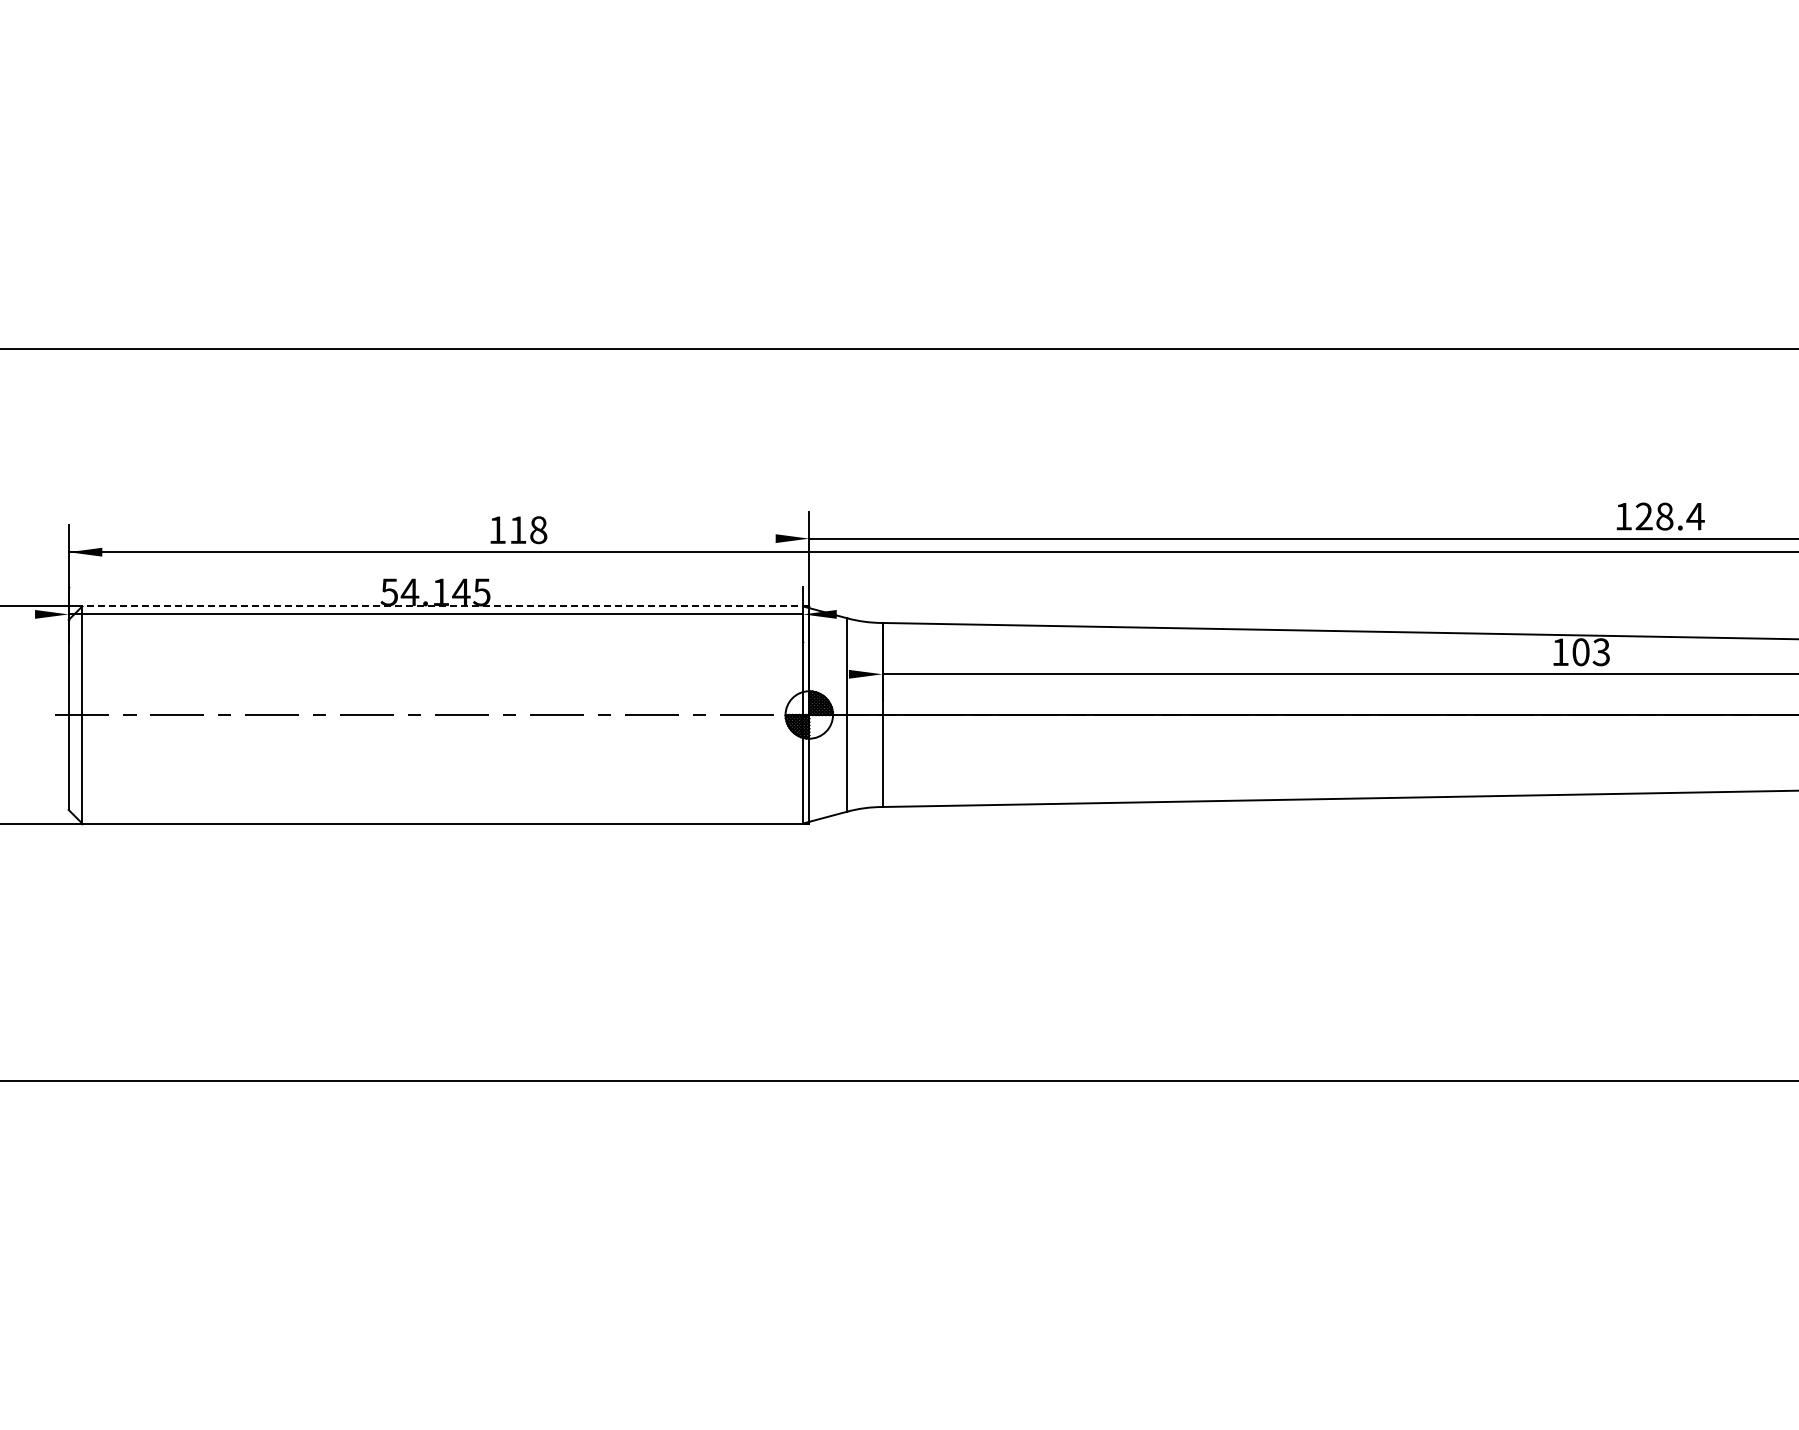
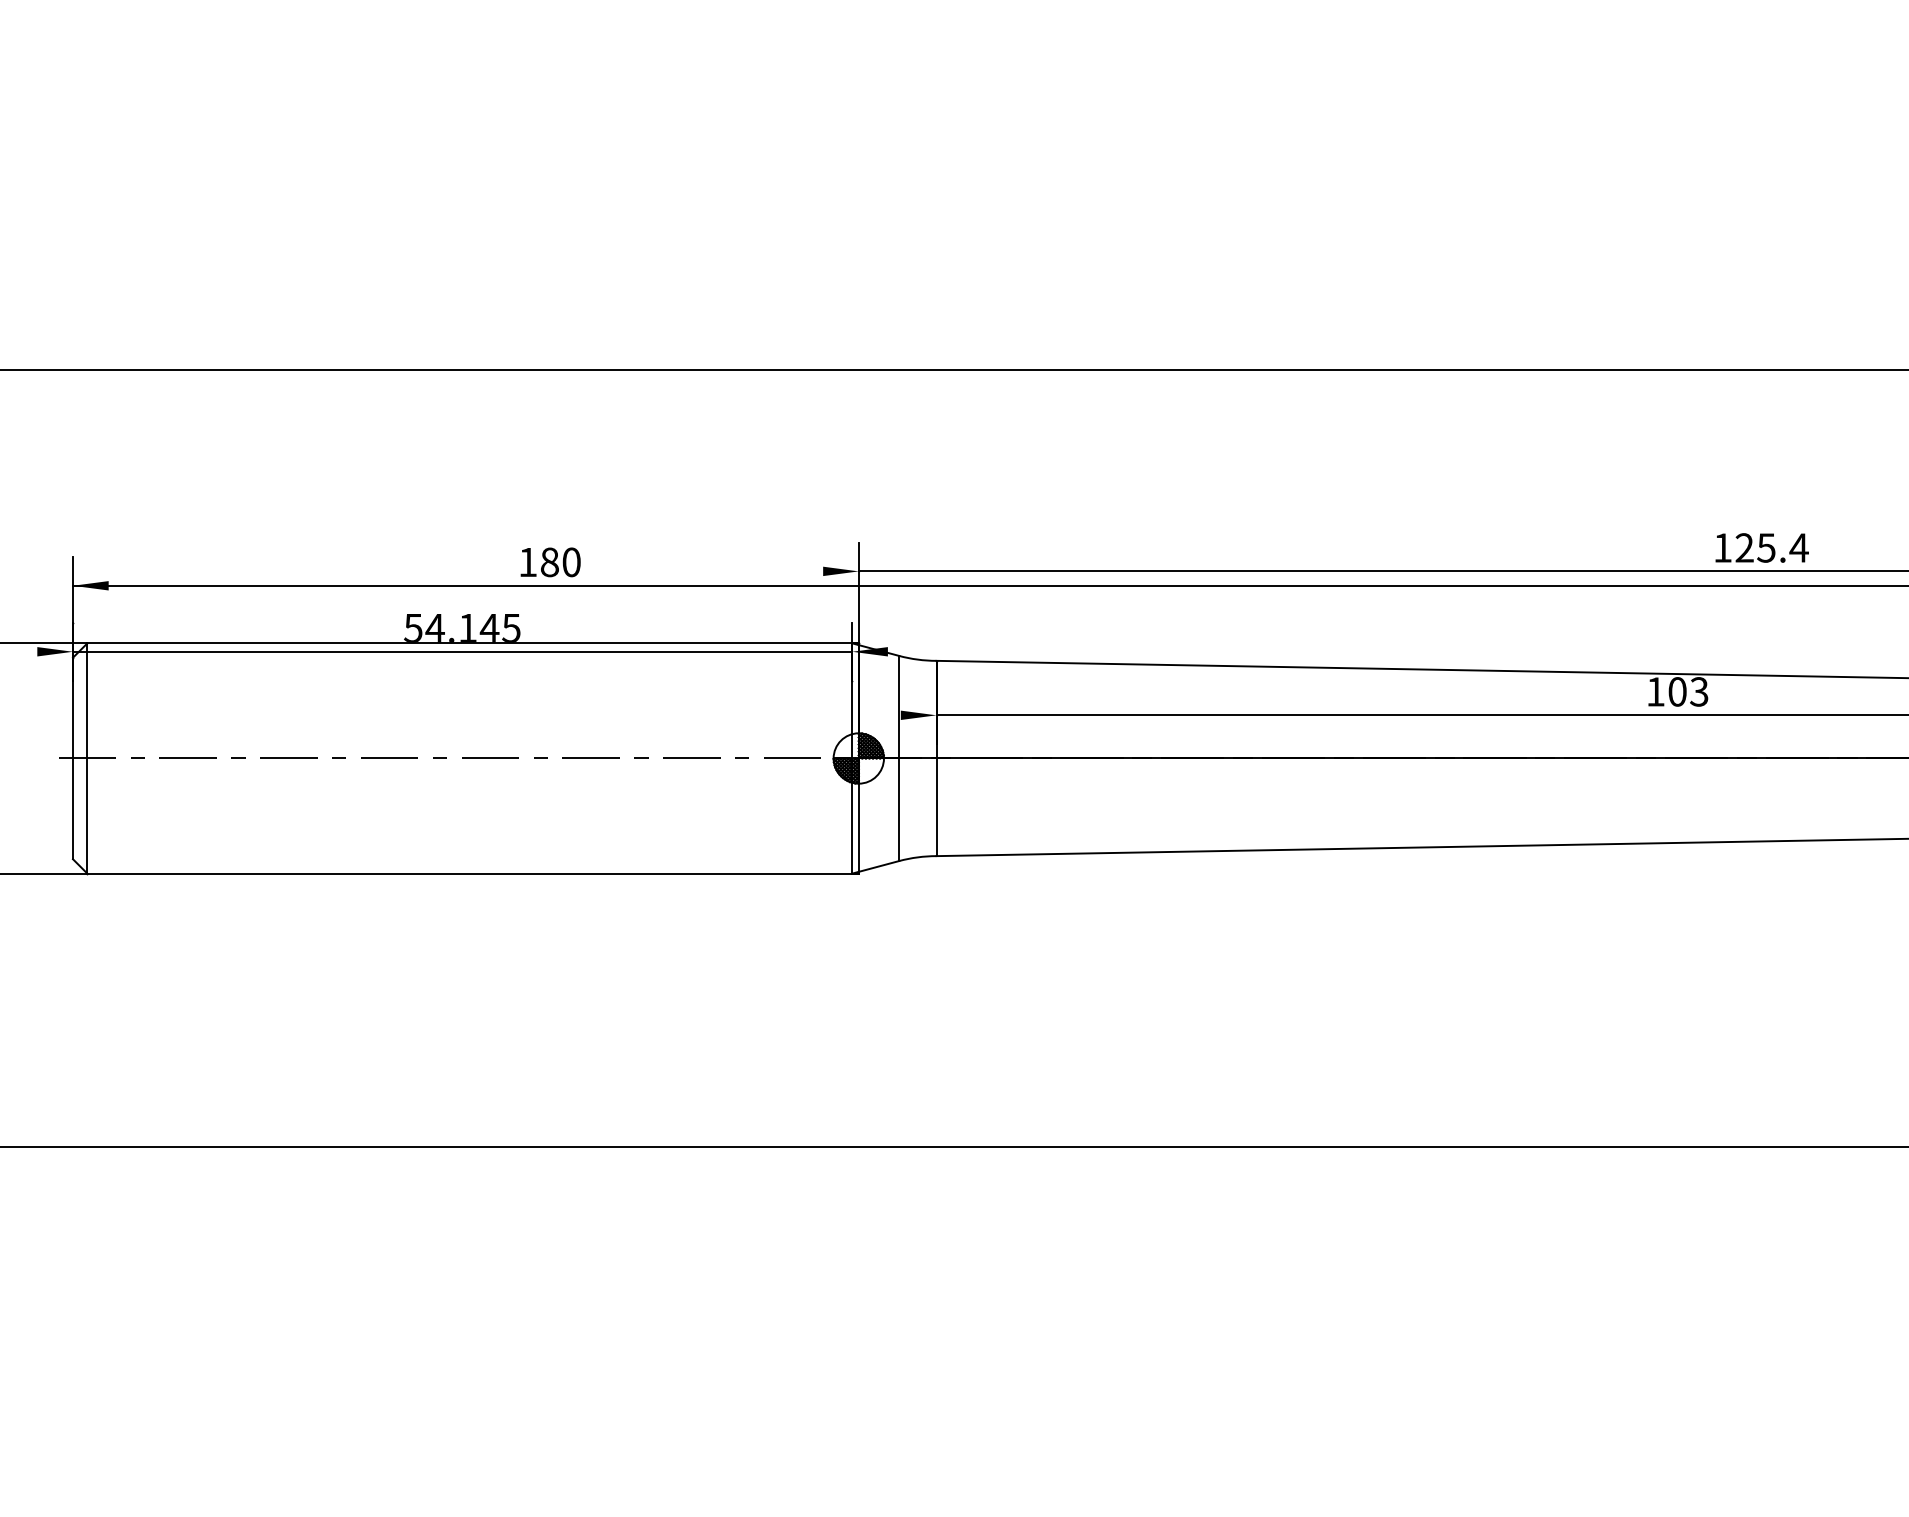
text: (1664, 516) -> (1766, 547), 128.4 -> 125.4
text: (528, 530) -> (560, 562), 118 -> 180
line: (445, 606) -> (472, 643), dashed -> solid

